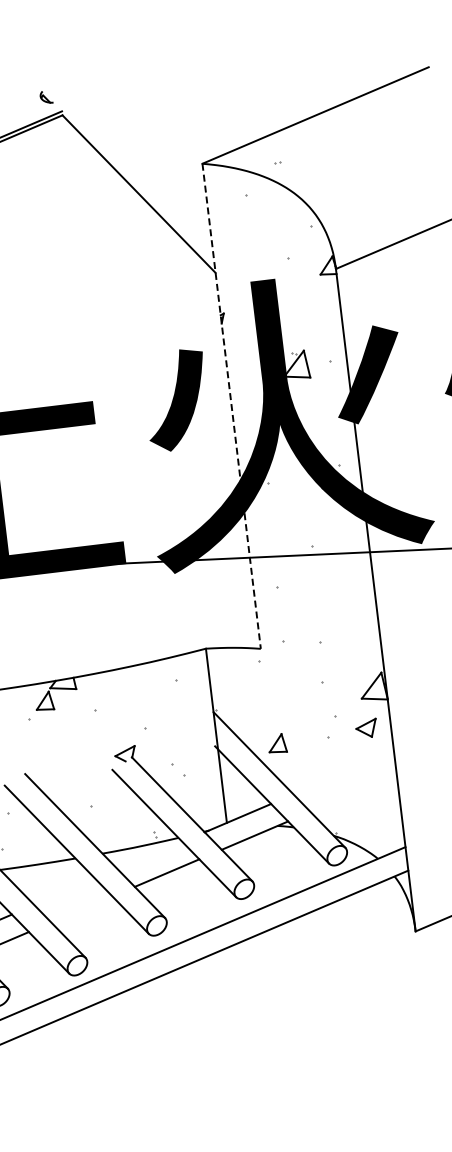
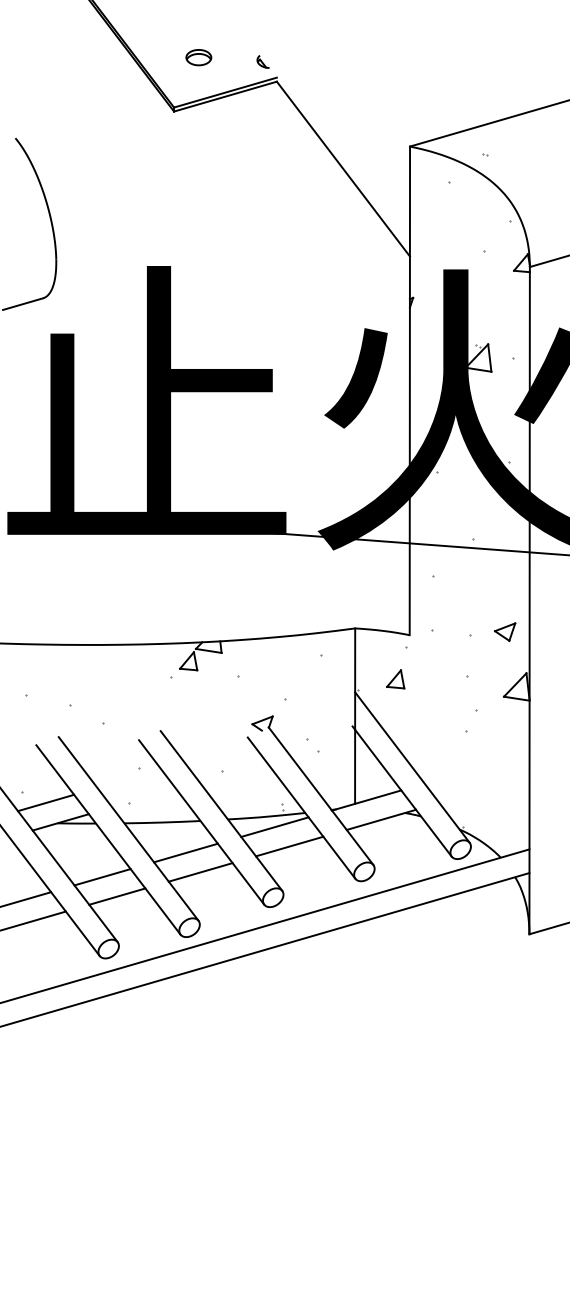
line: (231, 406) -> (409, 391), dashed -> solid
part: (366, 728) -> (505, 631), moved
part: (277, 743) -> (395, 679), moved
line: (149, 855) -> (274, 826), added
line: (64, 891) -> (185, 852), added
line: (81, 909) -> (200, 872), added

